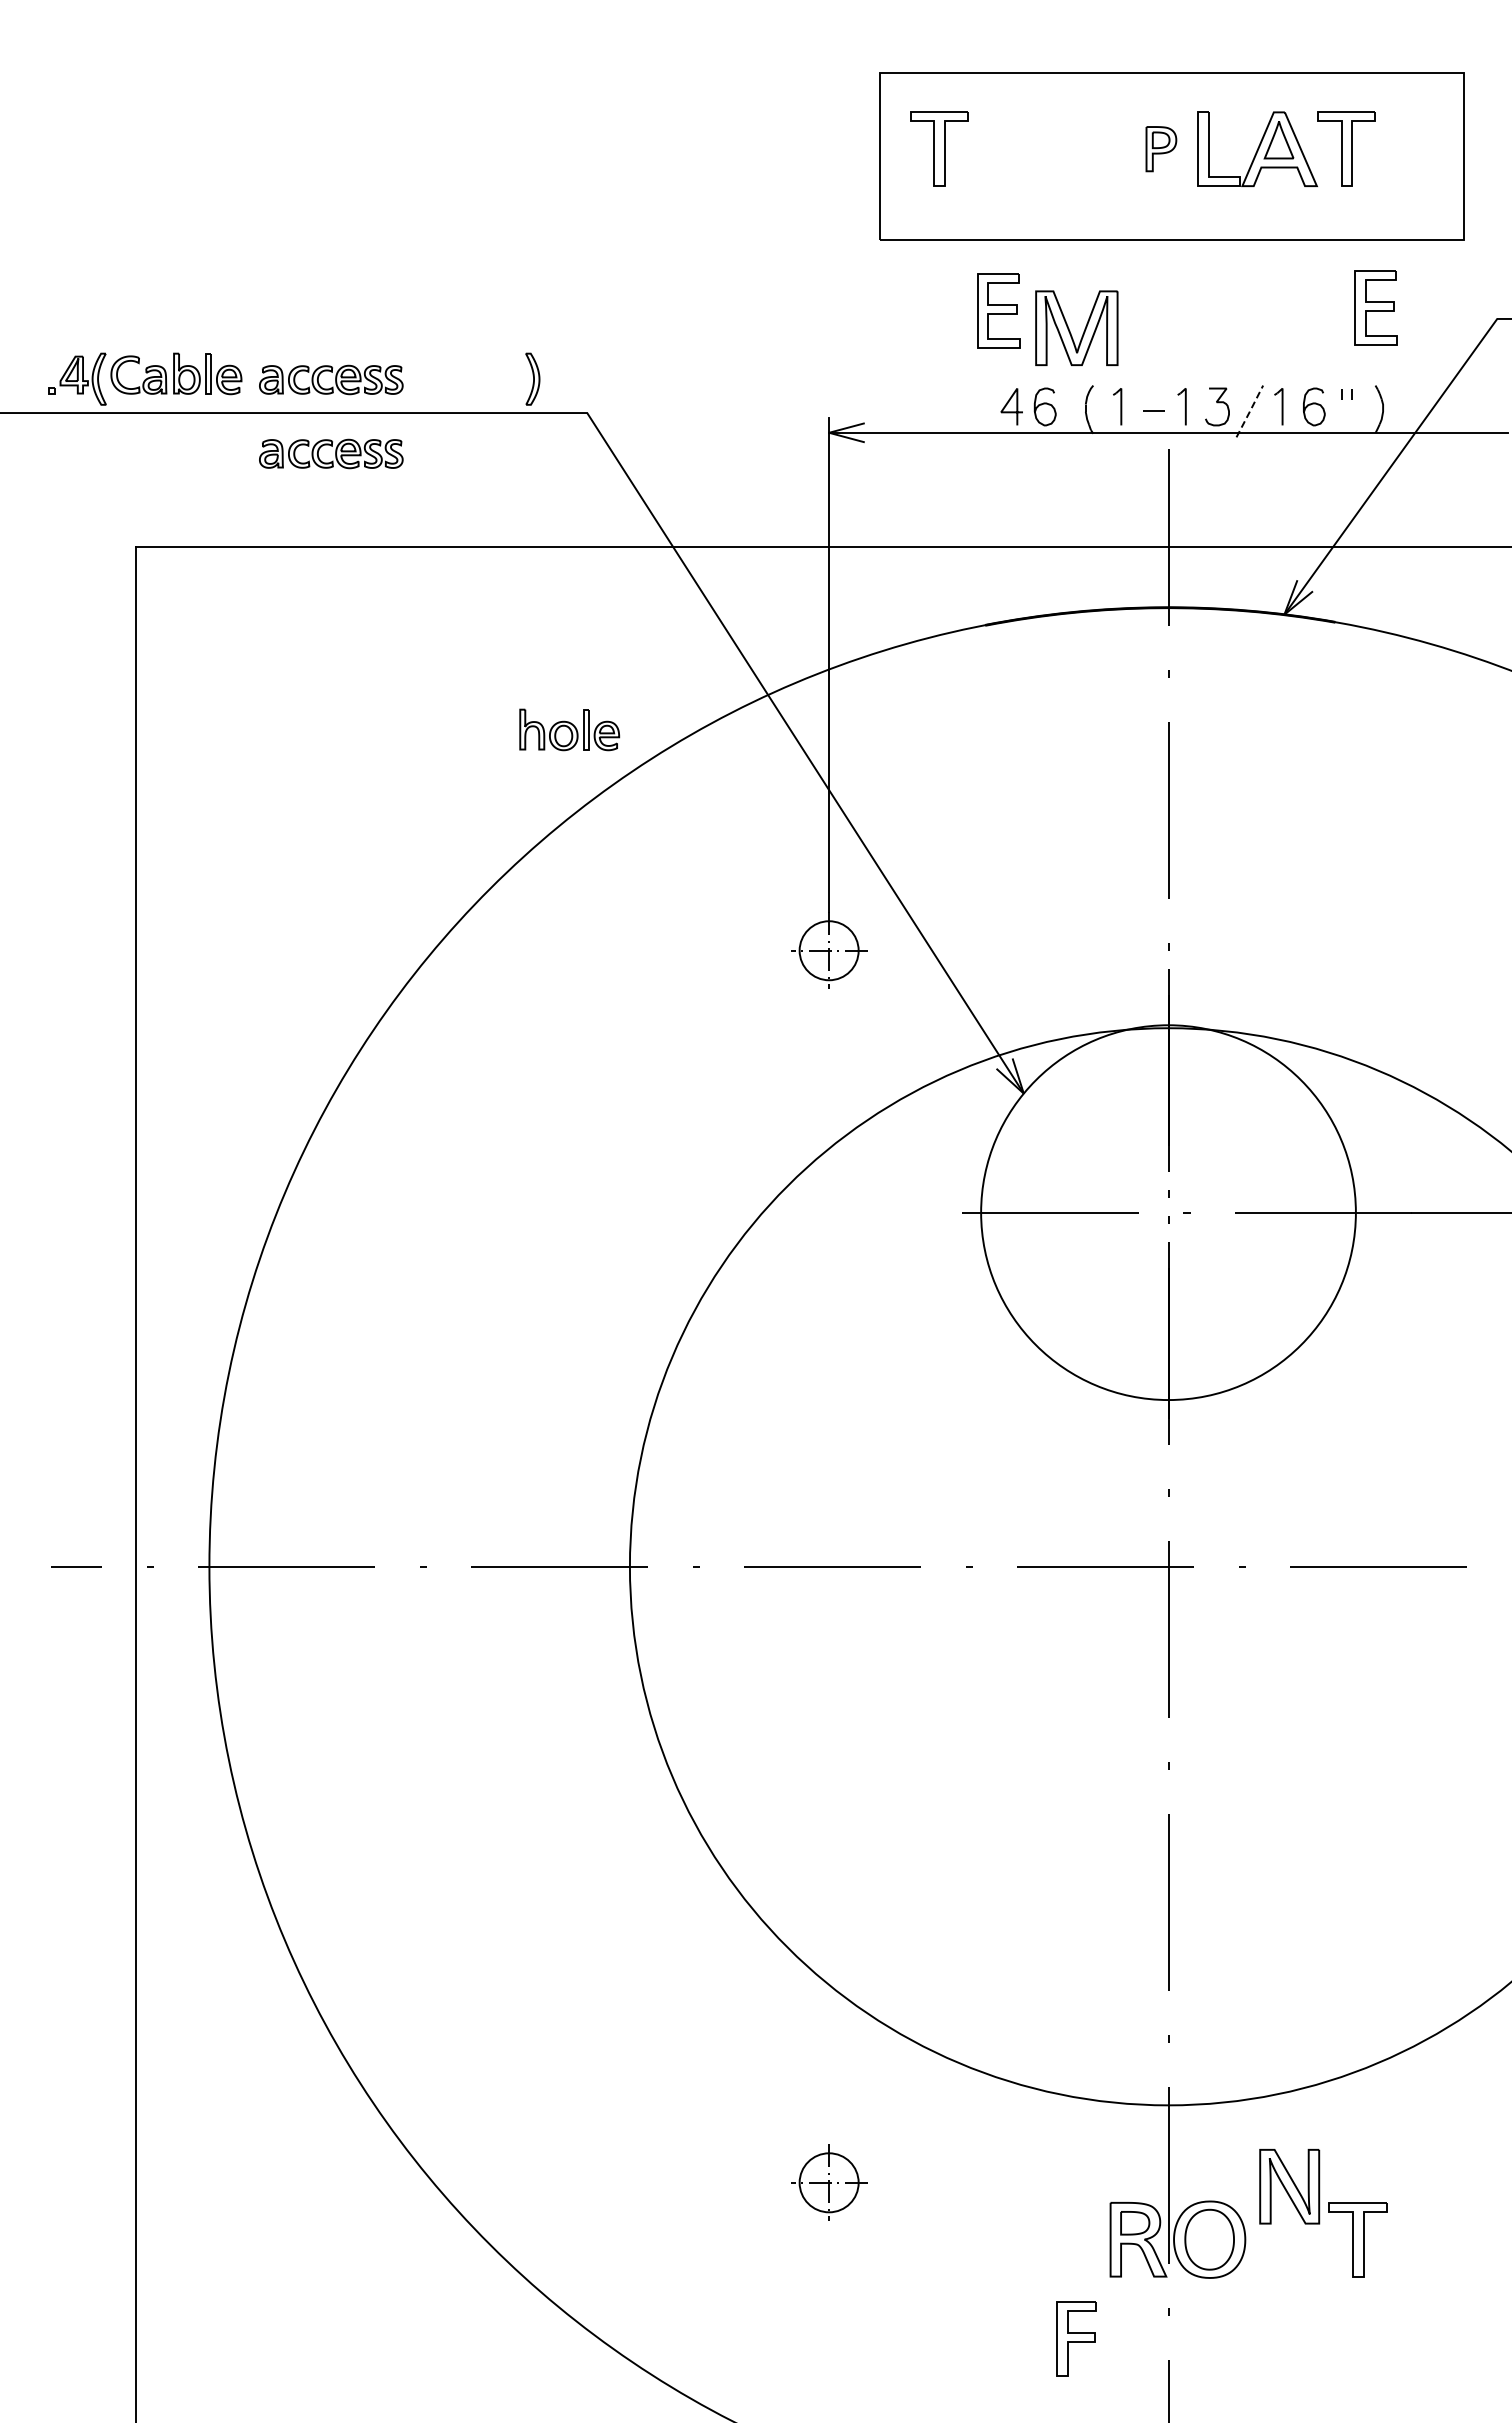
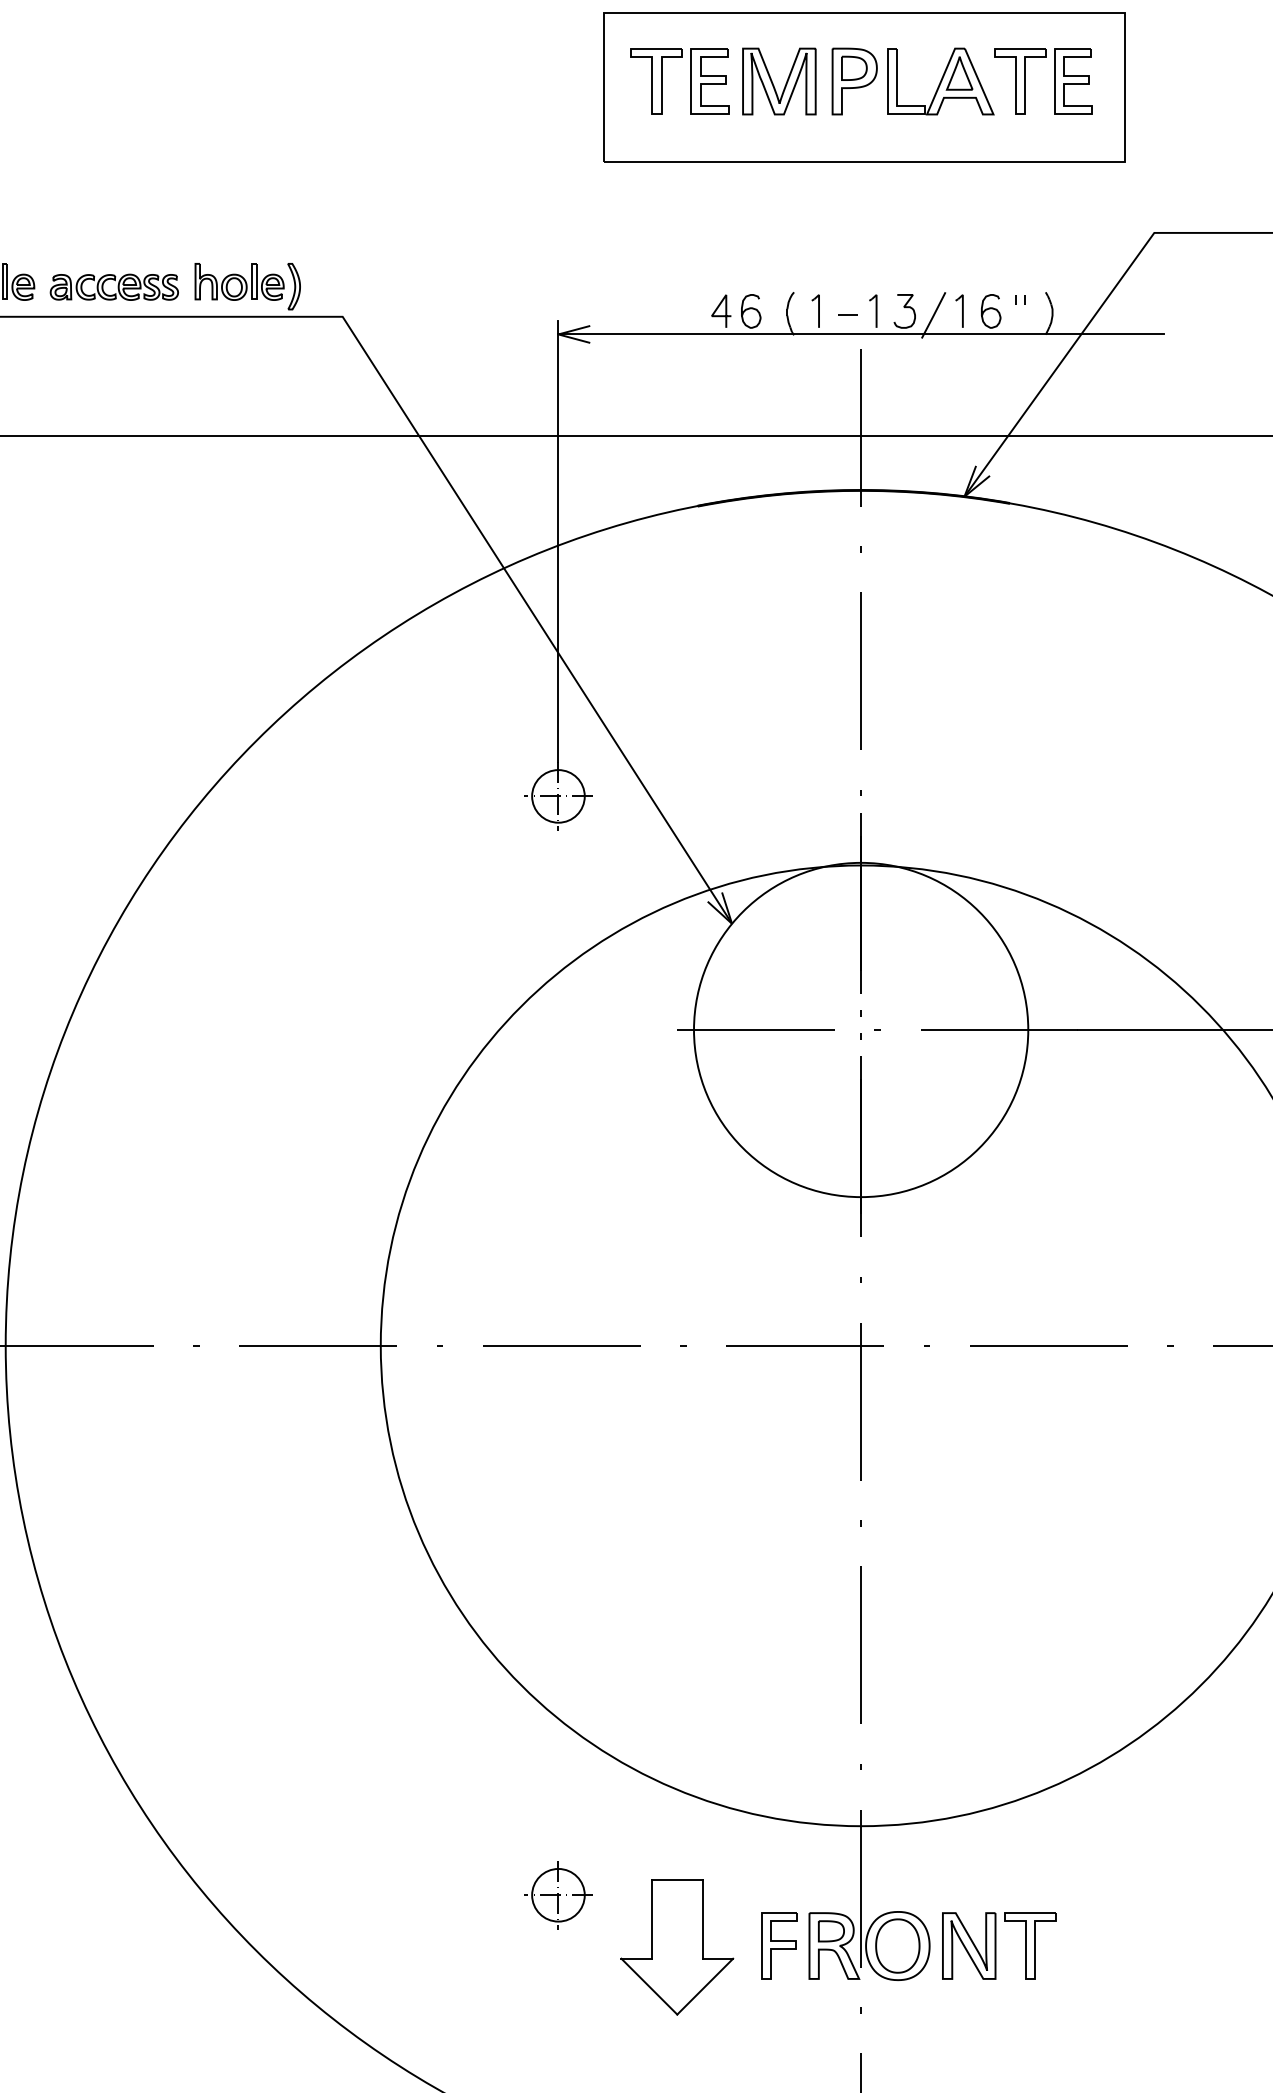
part: (1161, 148) -> (854, 80), size x1.67
part: (1375, 307) -> (1072, 80), moved
part: (998, 310) -> (709, 80), moved
part: (1070, 330) -> (773, 83), moved
line: (1249, 411) -> (933, 315), dashed -> solid
part: (331, 453) -> (114, 352), removed
part: (569, 729) -> (239, 281), moved
part: (1289, 2186) -> (969, 1945), moved
part: (961, 2240) -> (676, 1946), added
part: (1076, 2338) -> (779, 1945), moved

